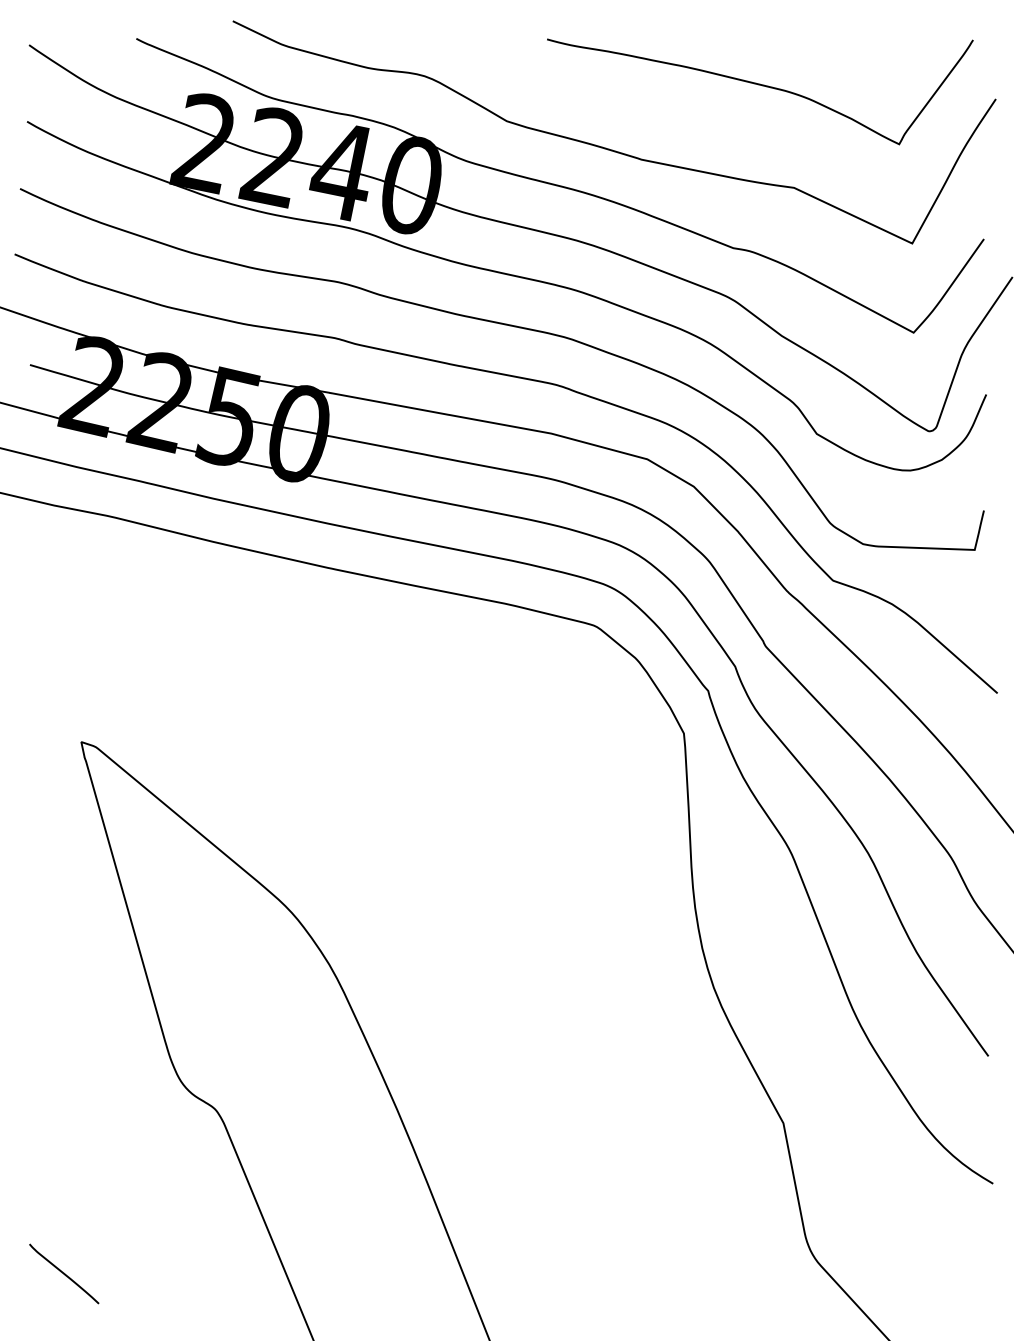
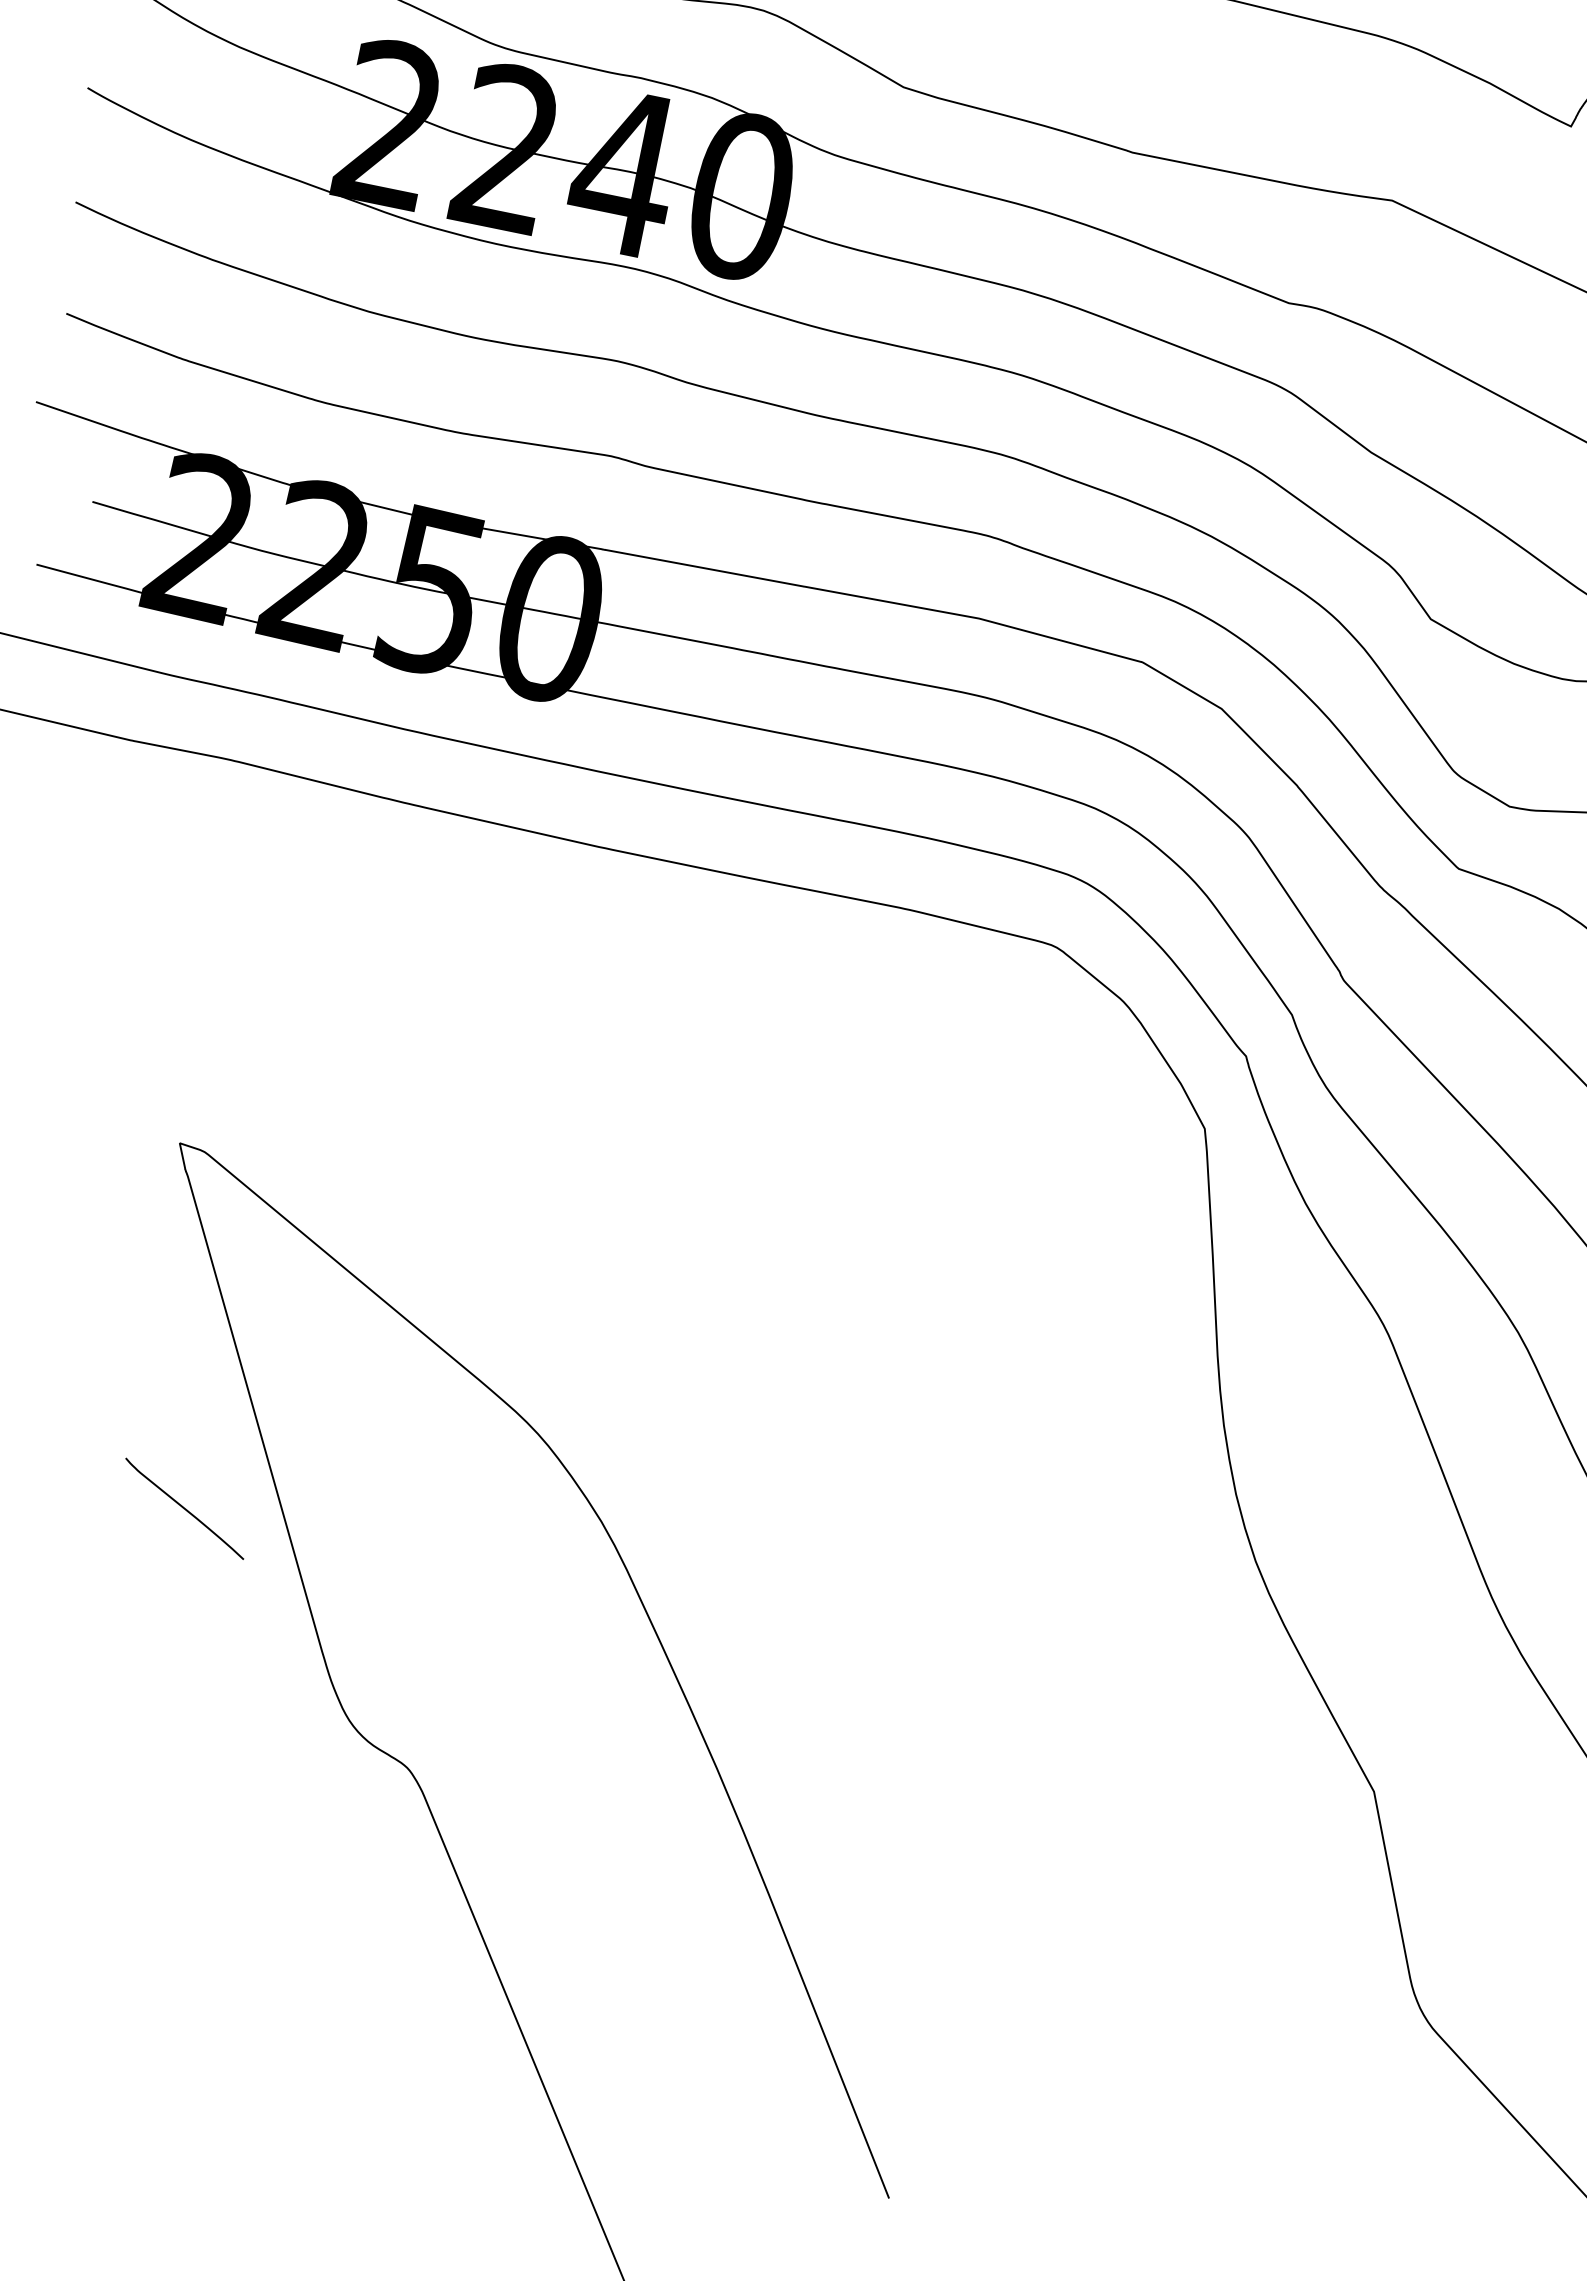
curve: (64, 1273) -> (185, 1508), moved

